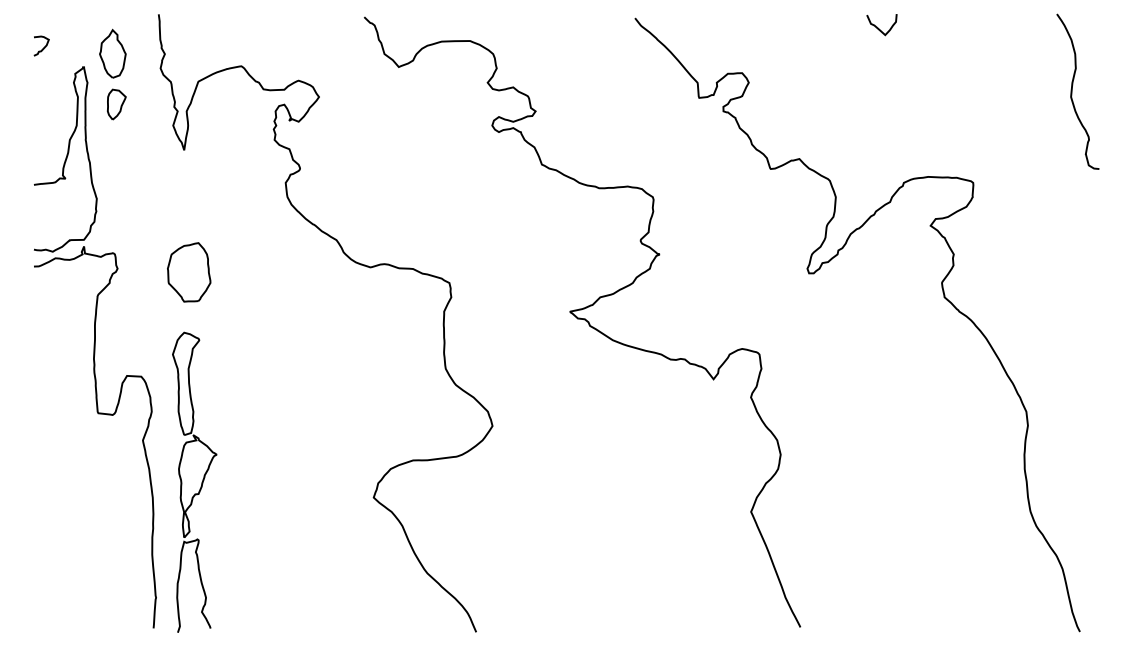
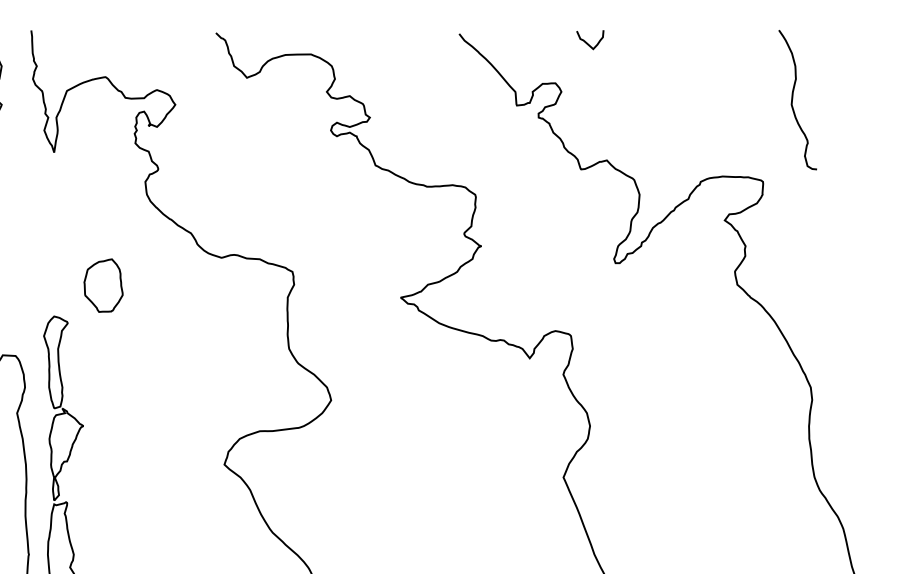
curve: (878, 27) -> (587, 42), moved
curve: (1072, 91) -> (792, 99), moved
part: (189, 272) -> (103, 285), moved

